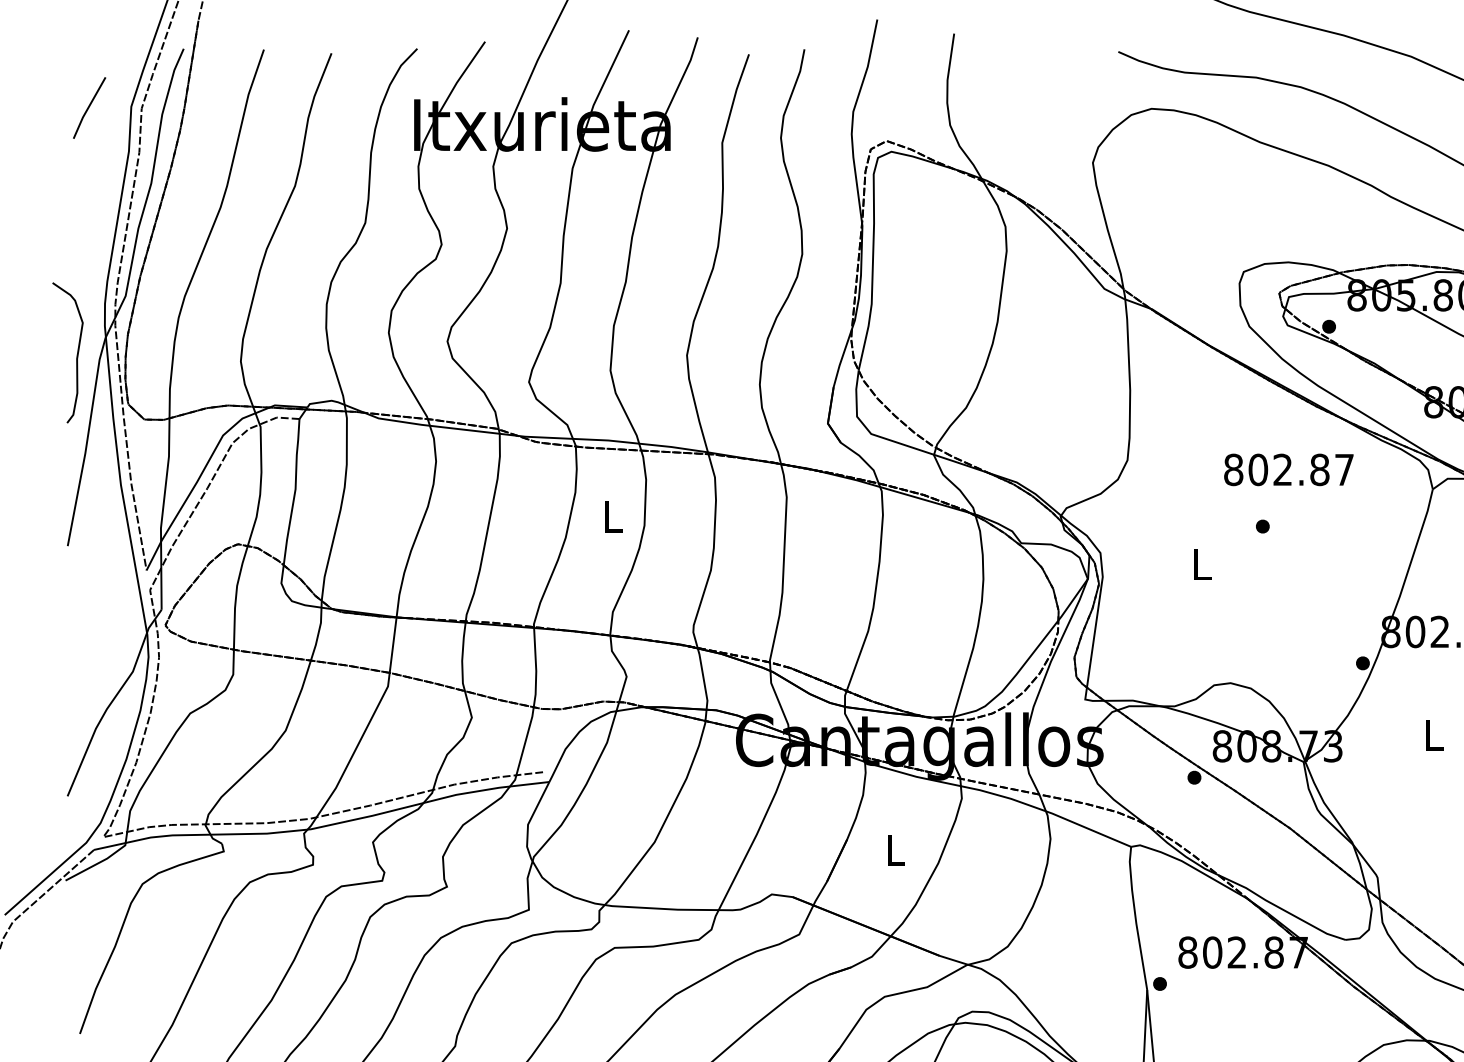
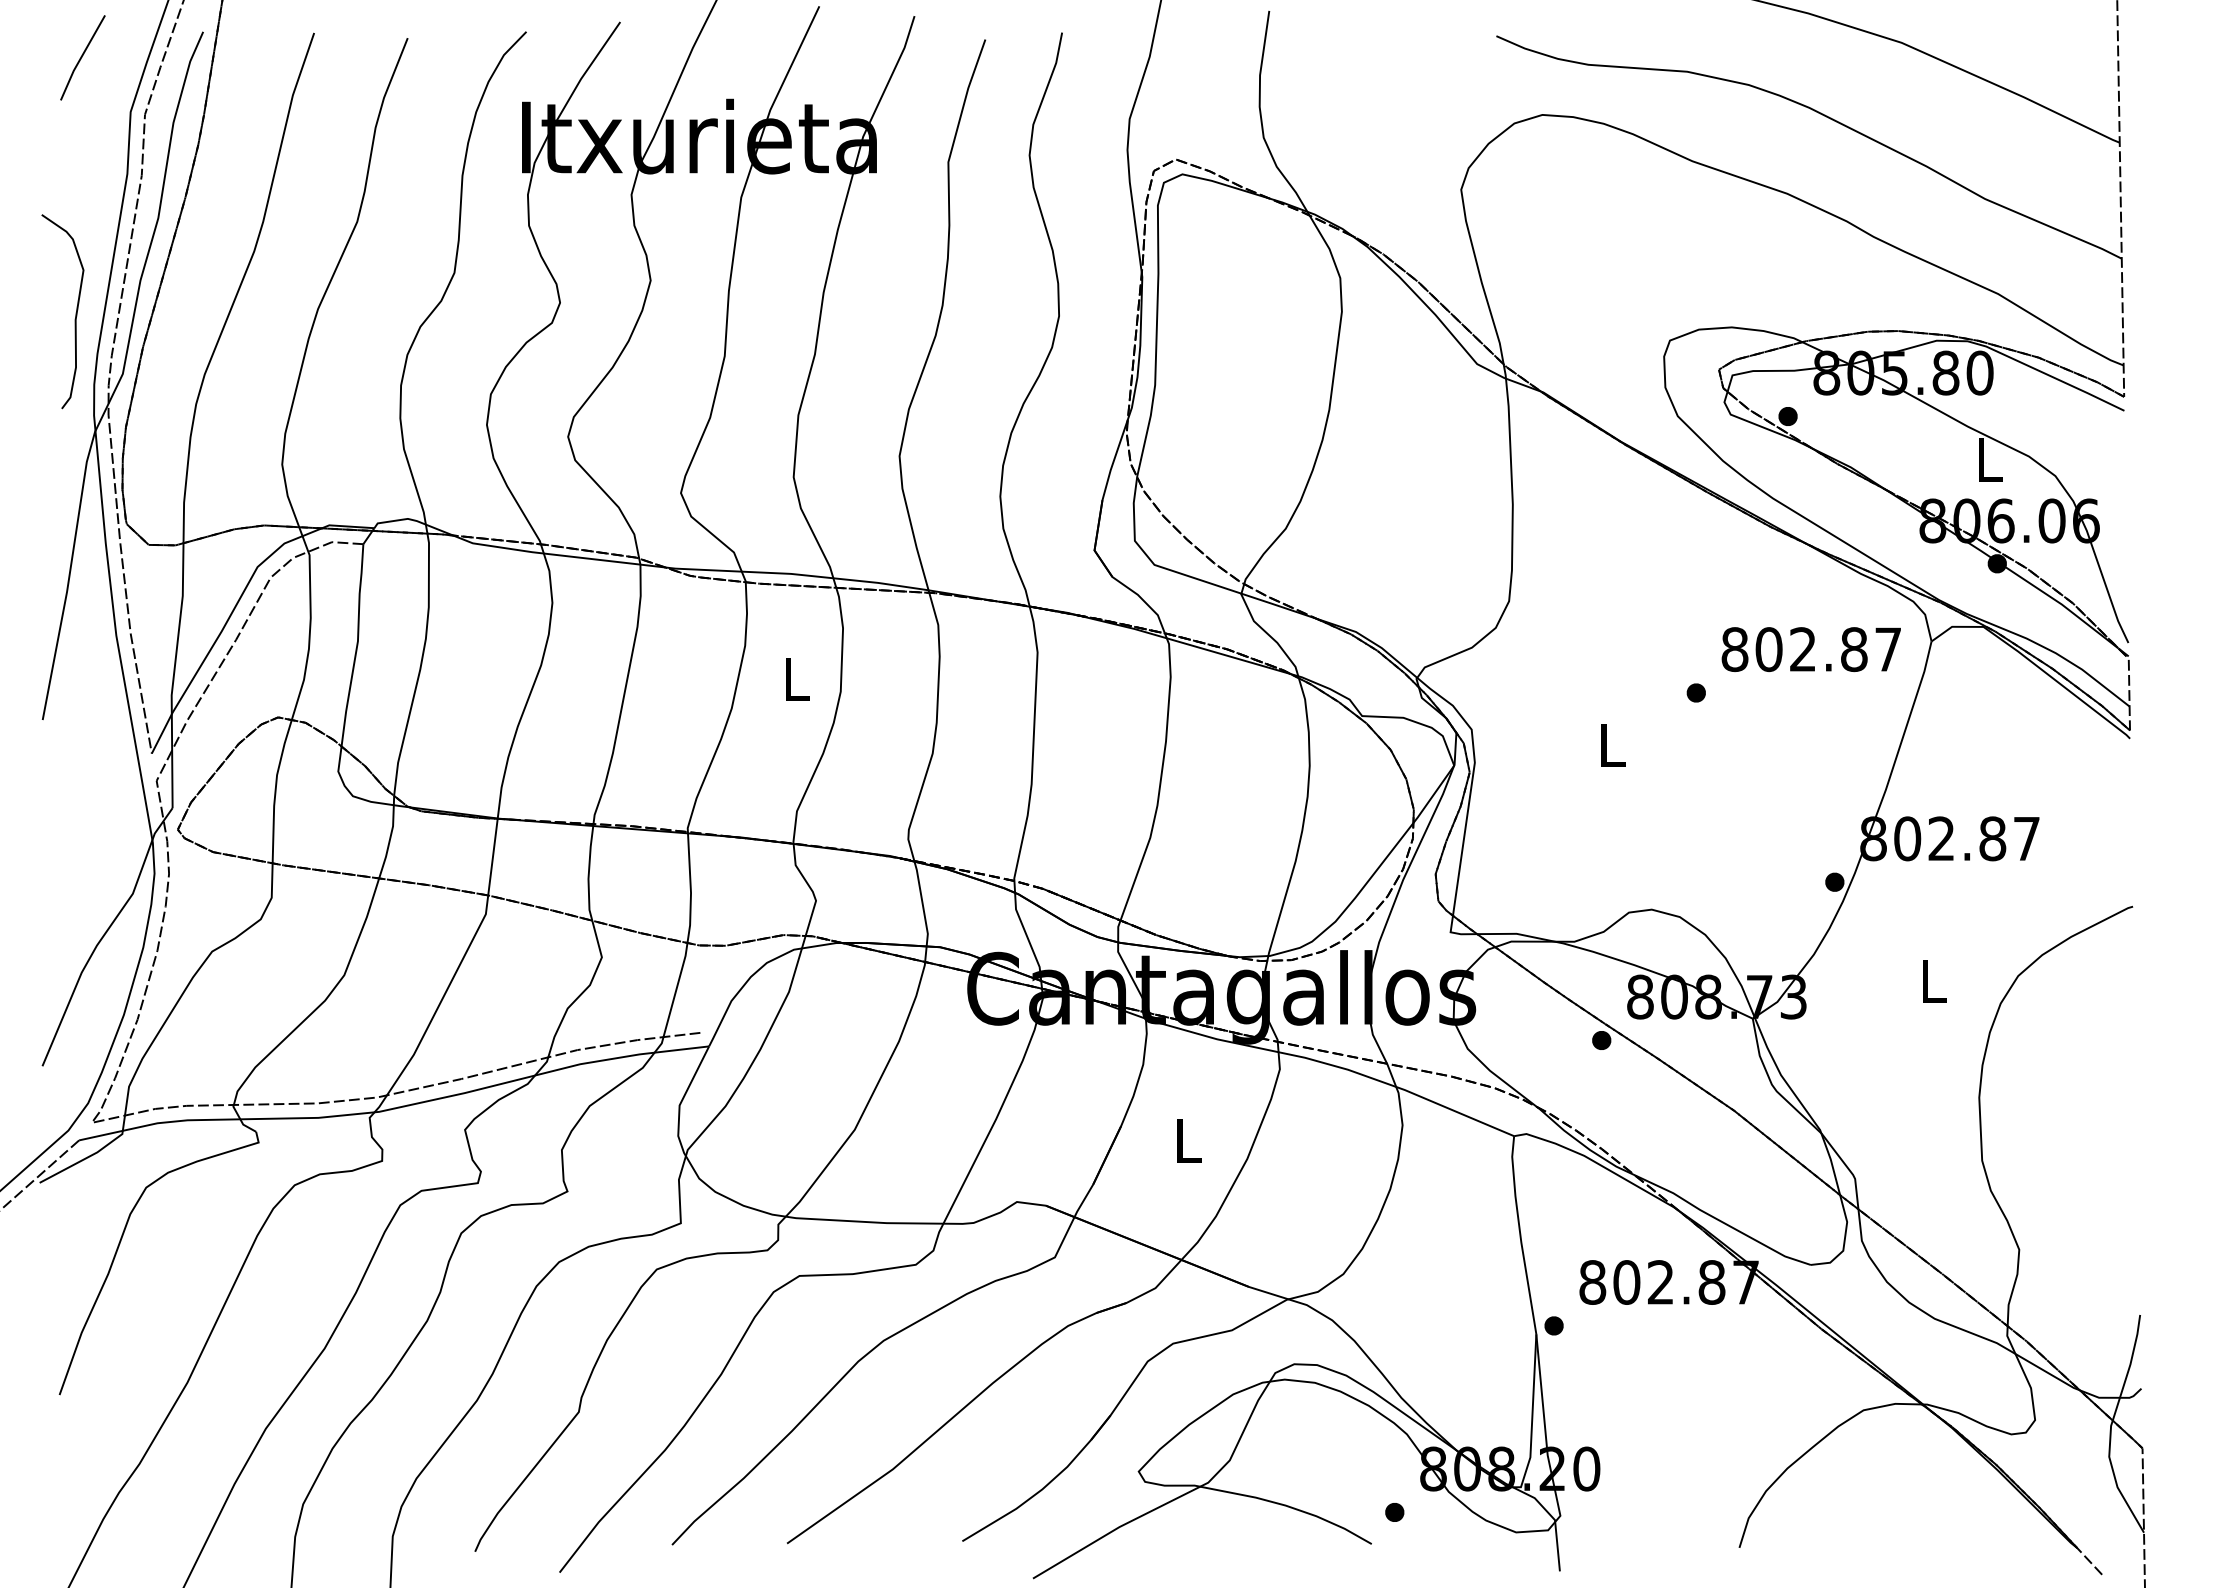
line: (89, 107) -> (82, 57), moved
curve: (77, 353) -> (75, 312), moved
text: (1288, 469) -> (1810, 649), moved

